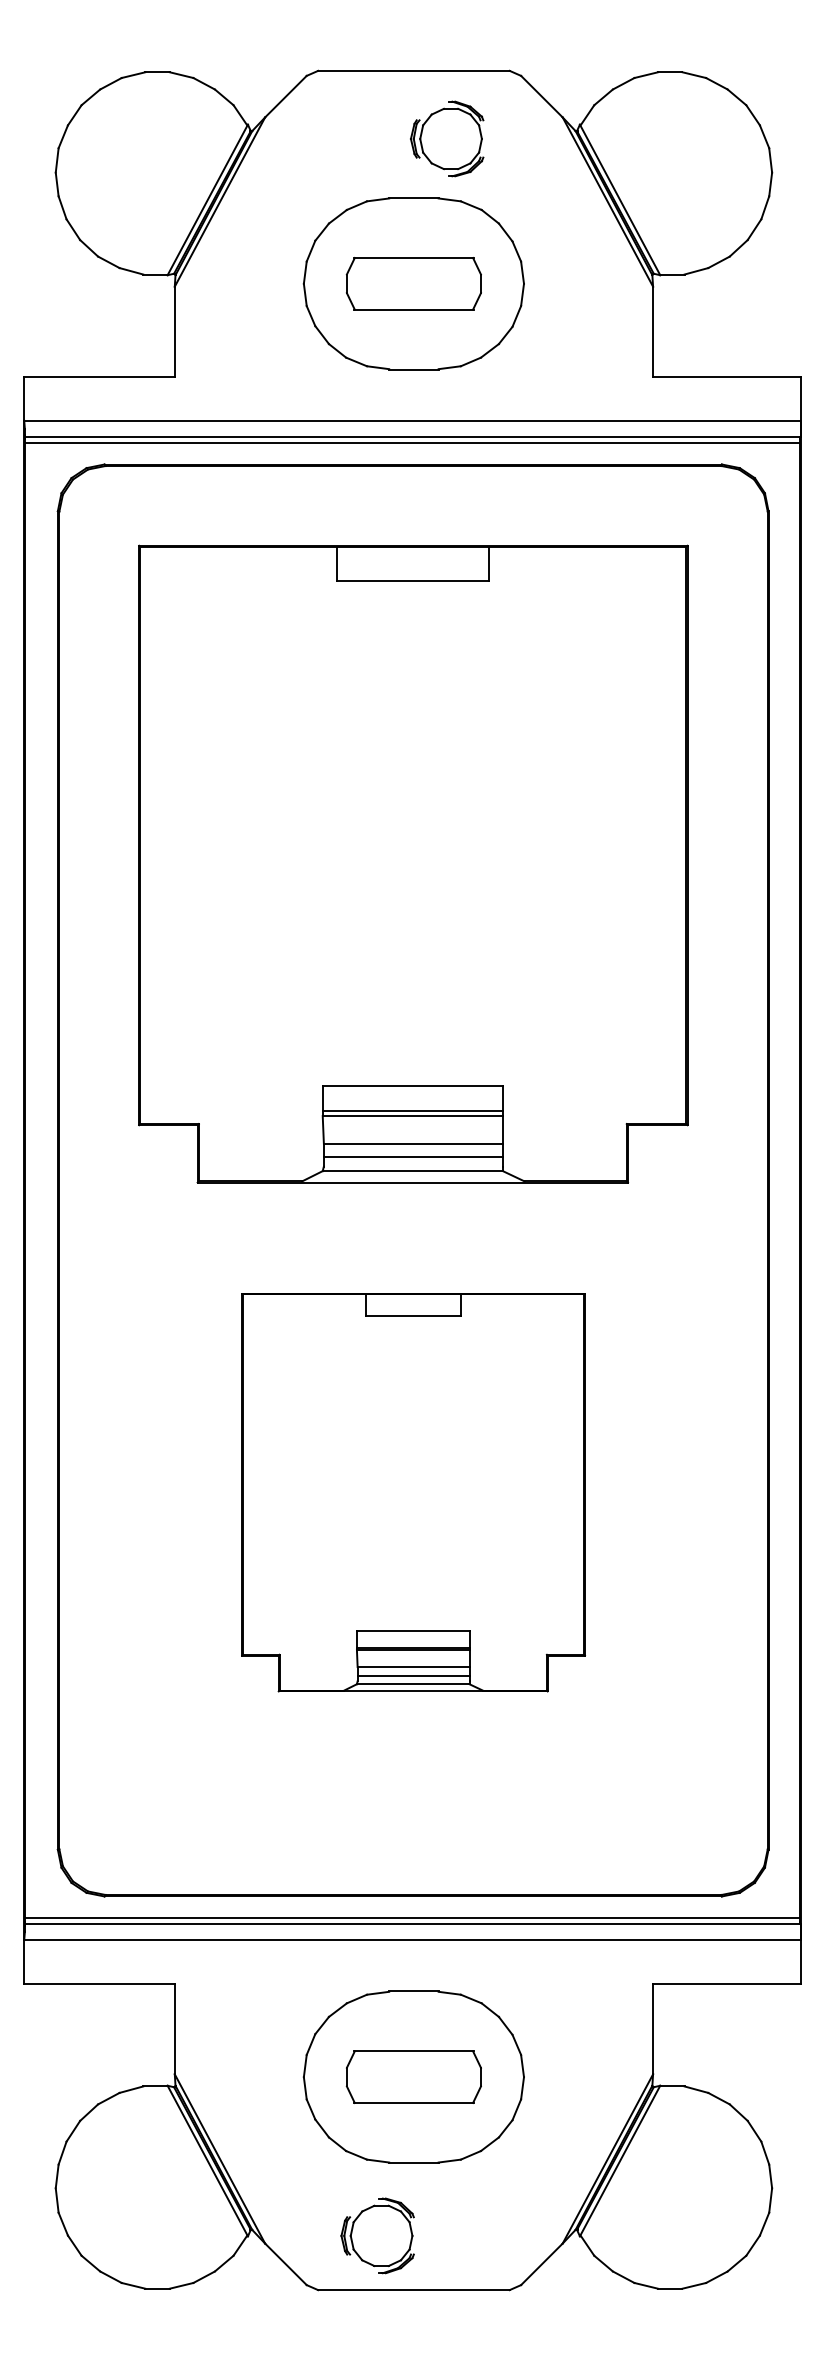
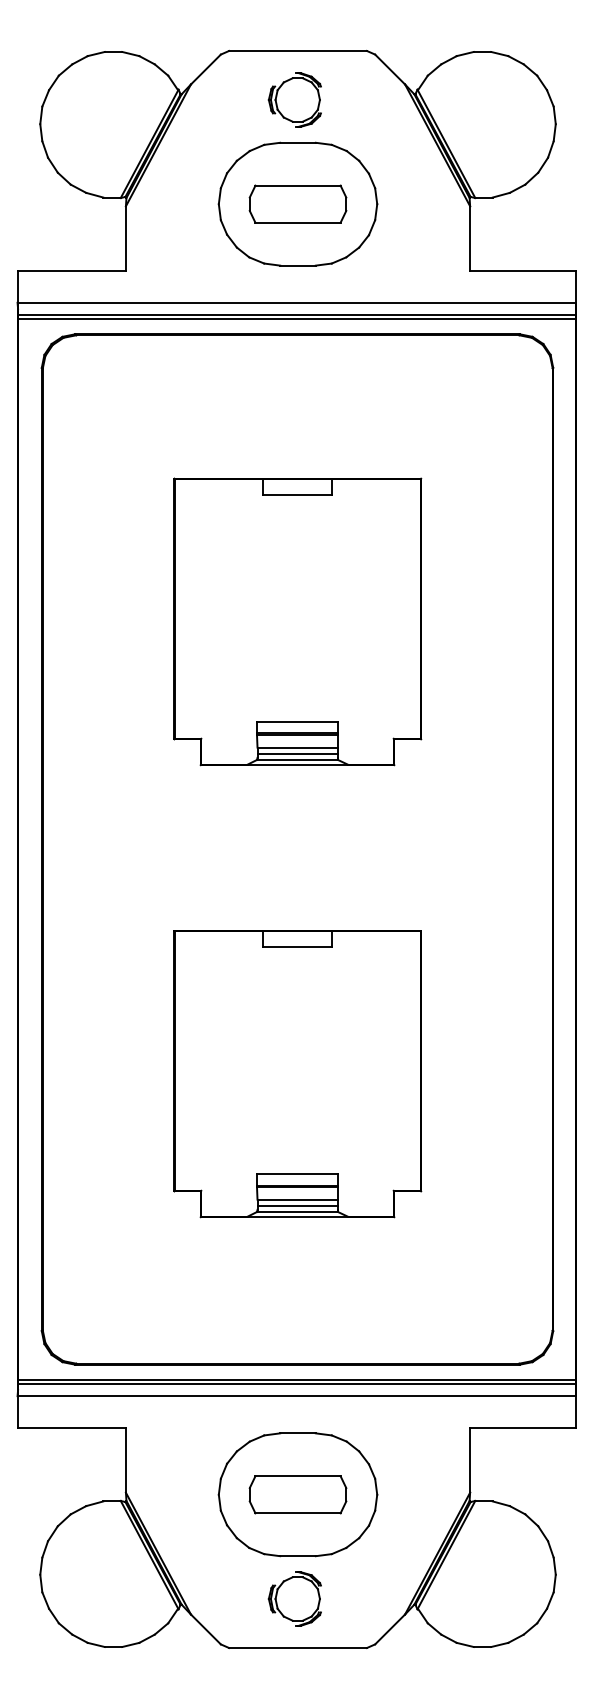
part: (446, 138) -> (294, 99), moved
part: (413, 863) -> (297, 621), size x0.62
part: (377, 2235) -> (294, 1598), moved

